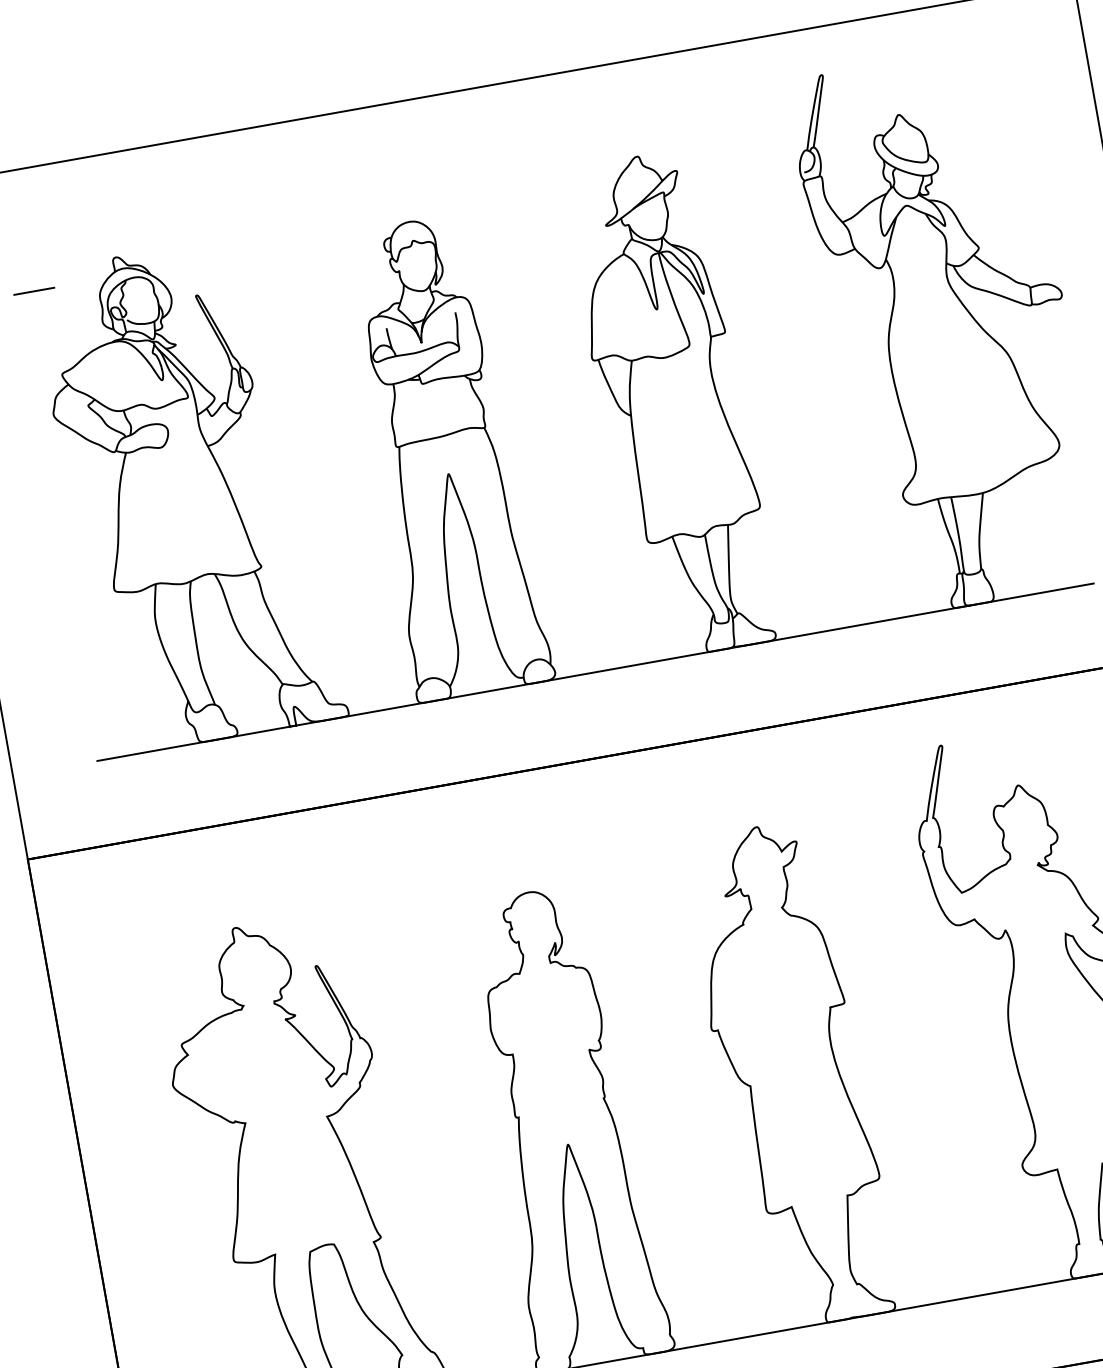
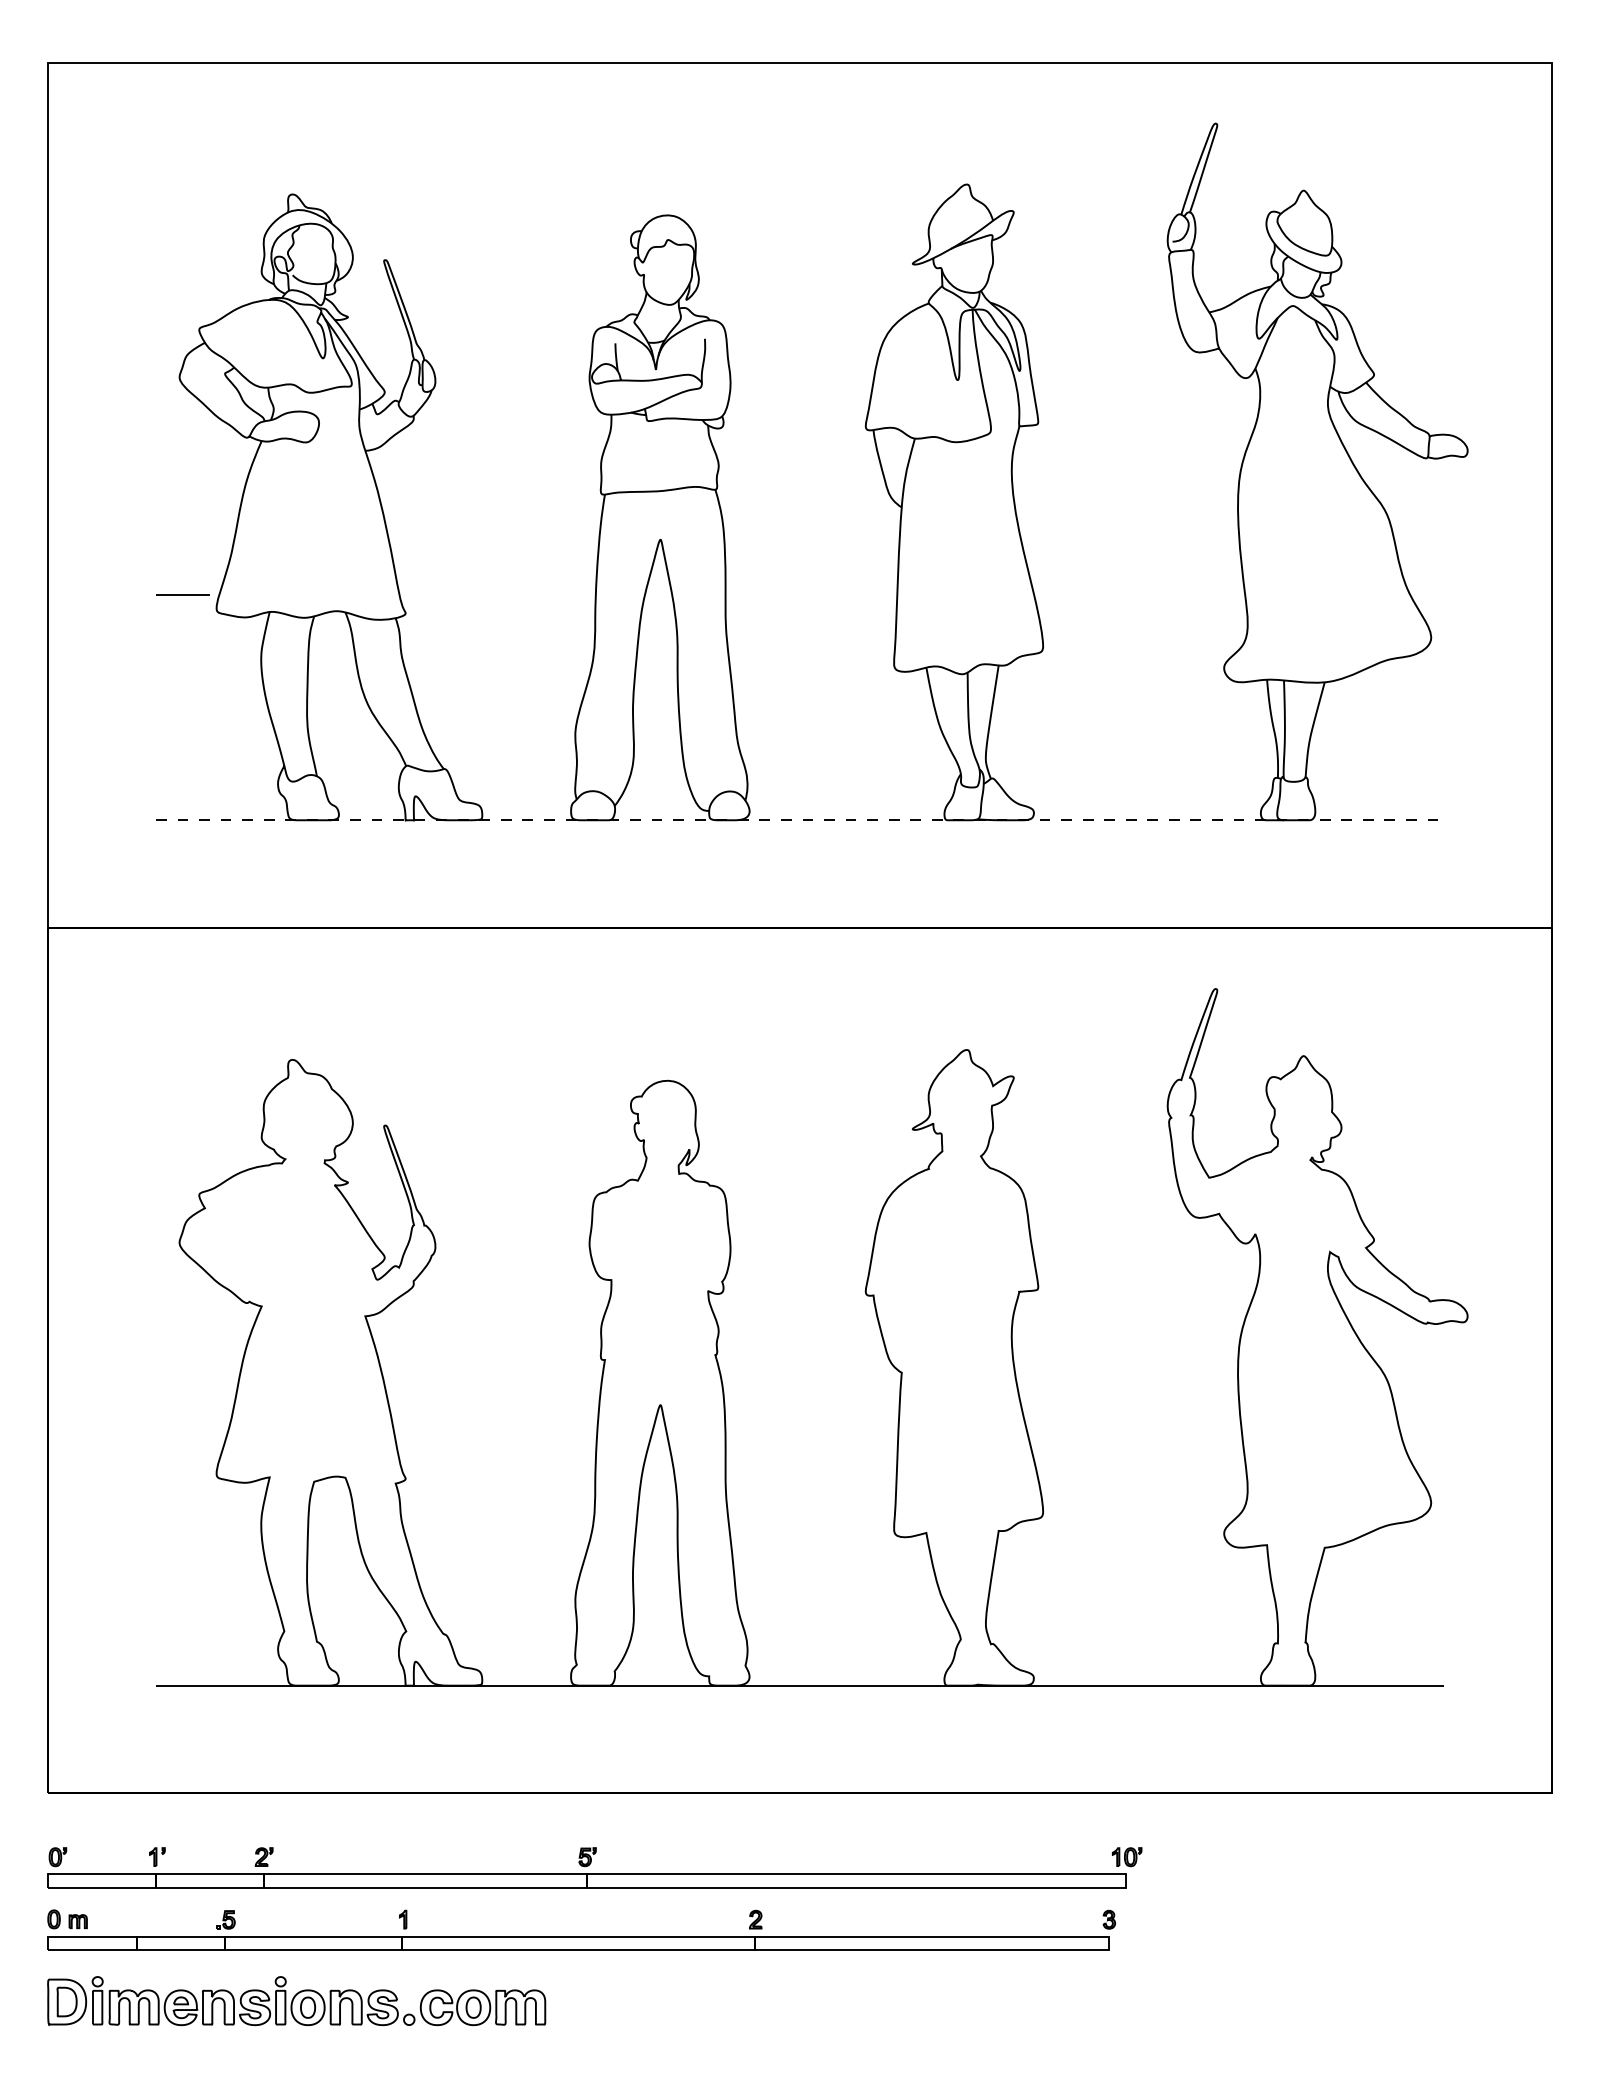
line: (33, 291) -> (182, 594), moved
line: (595, 672) -> (800, 820), solid -> dashed

